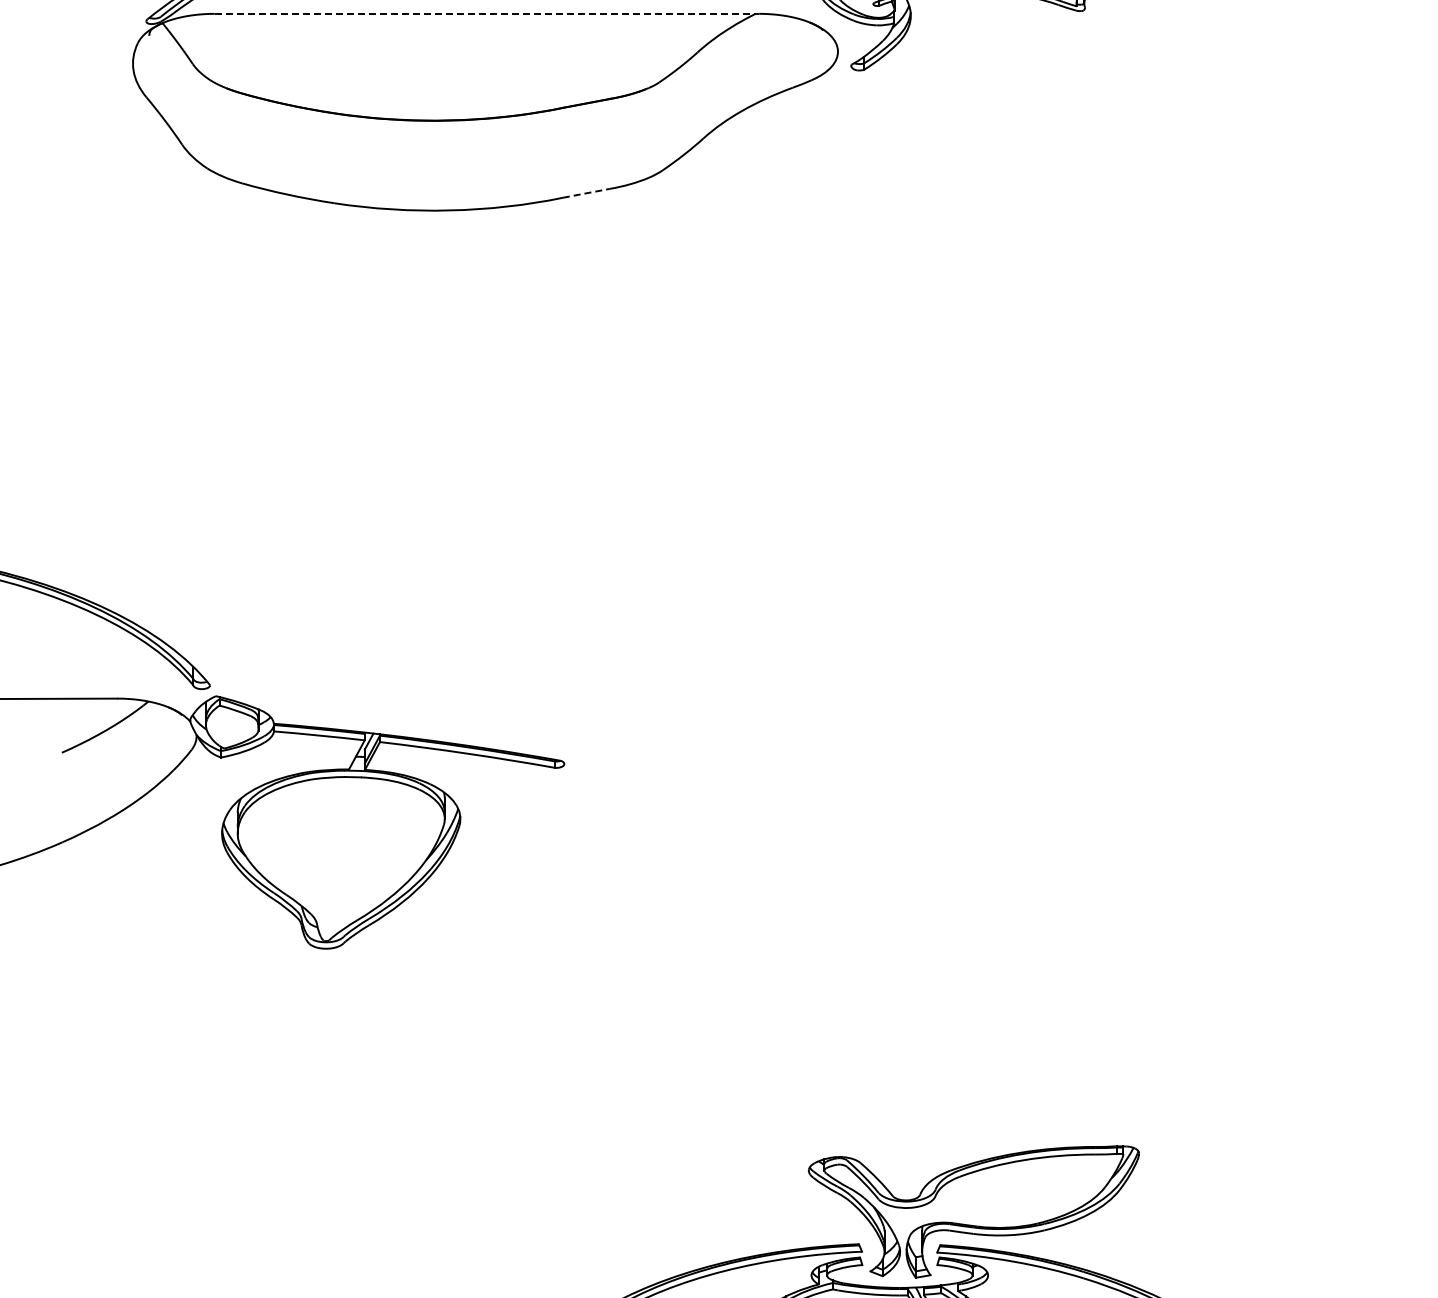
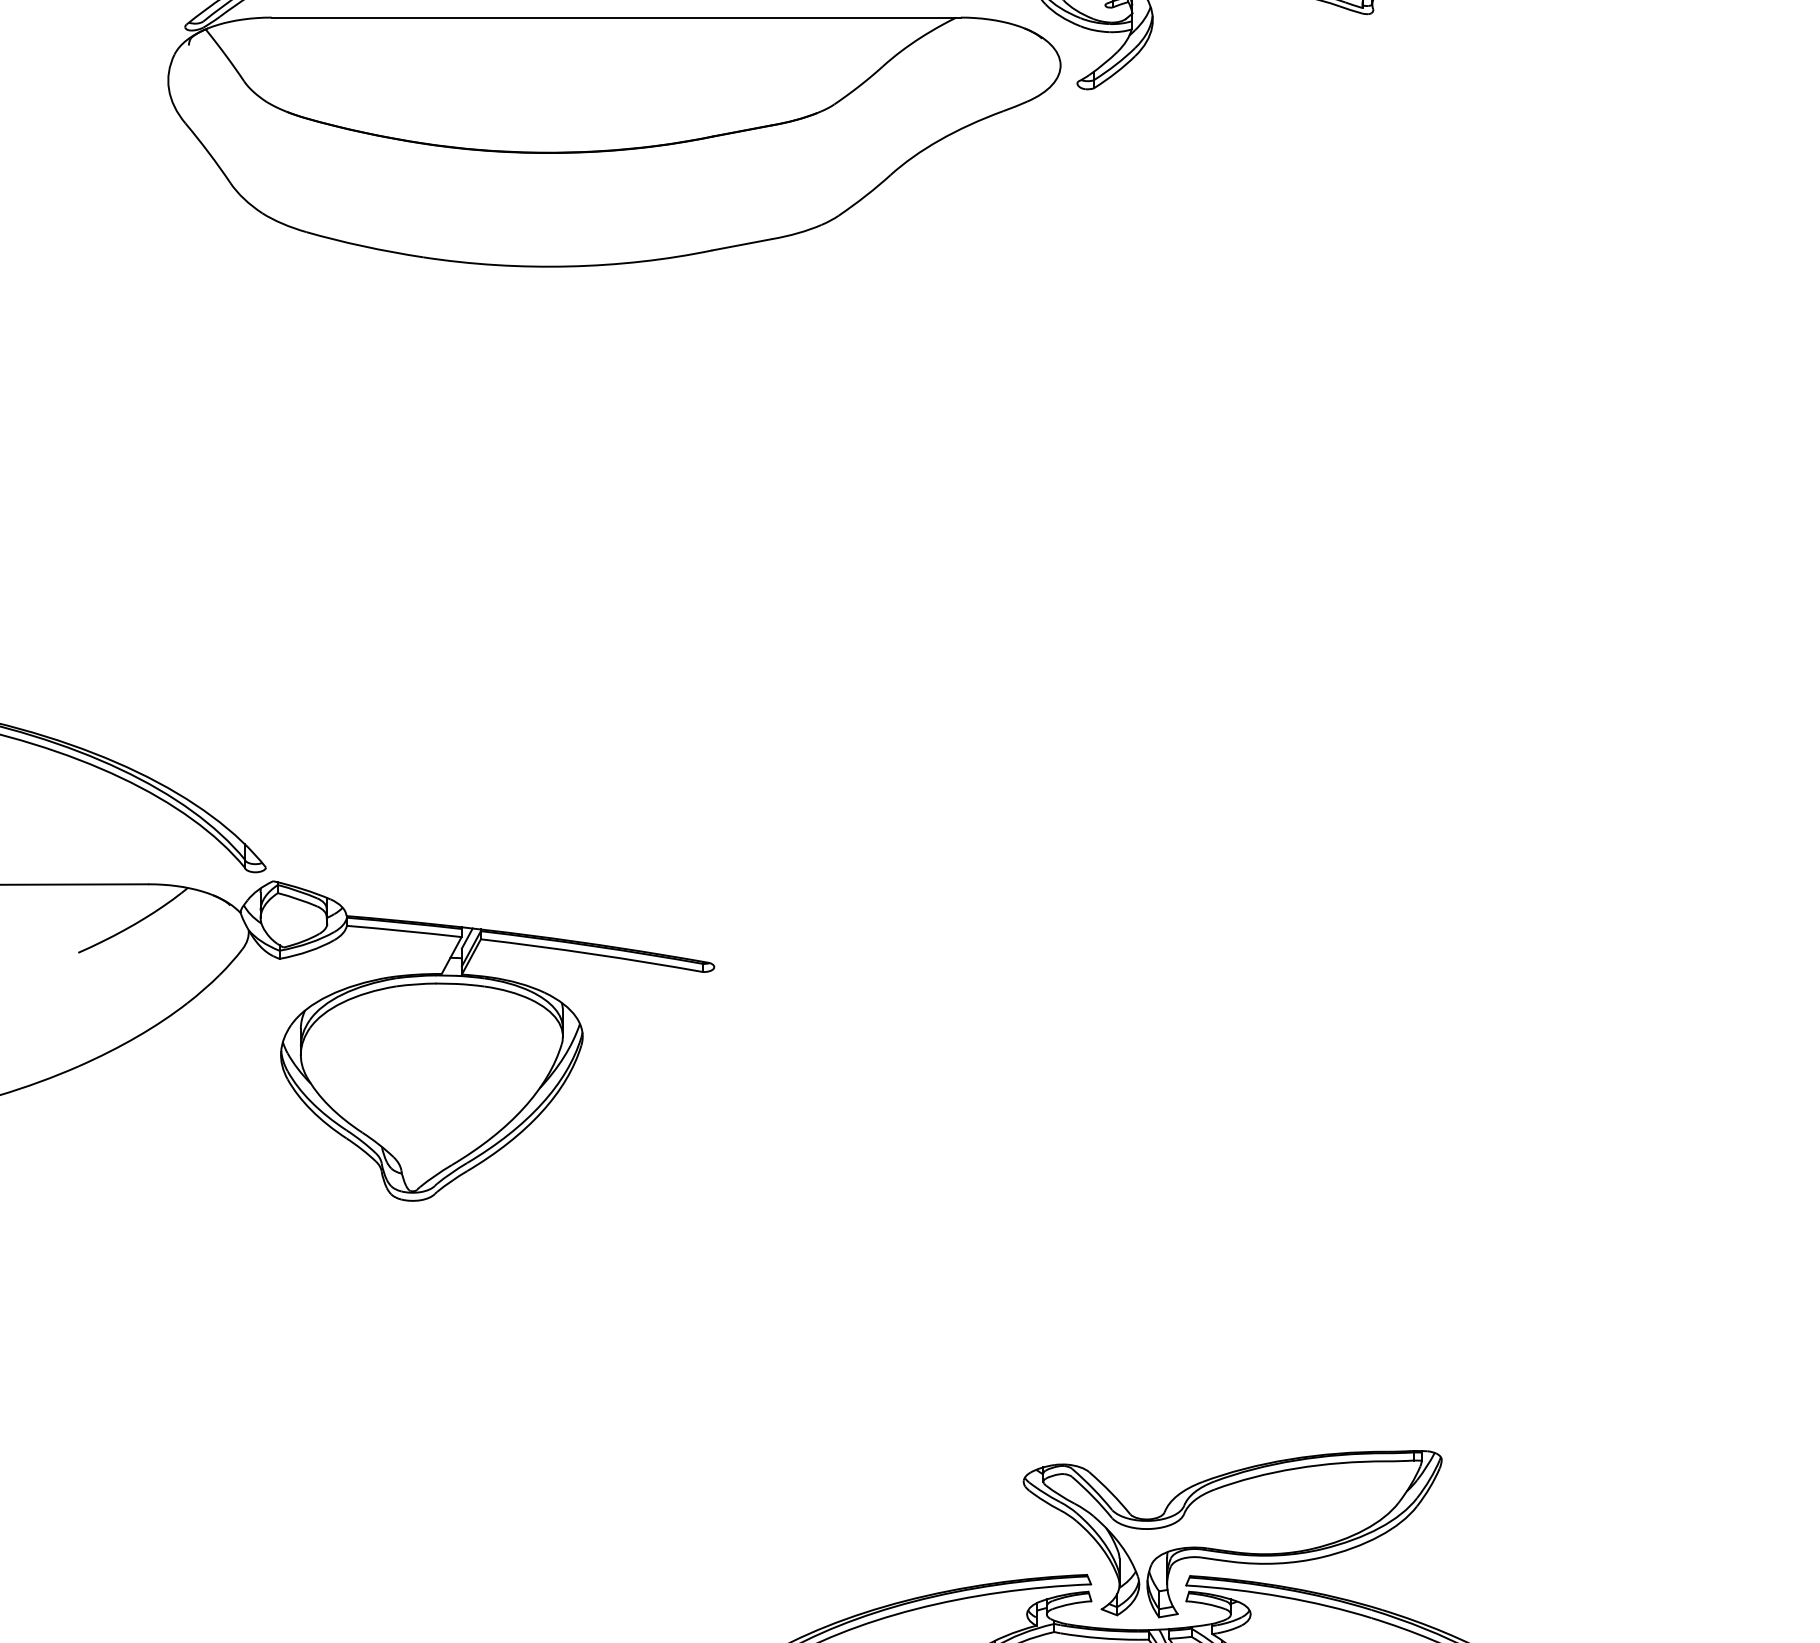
line: (487, 13) -> (616, 17), dashed -> solid
line: (586, 193) -> (742, 244), dashed -> solid

